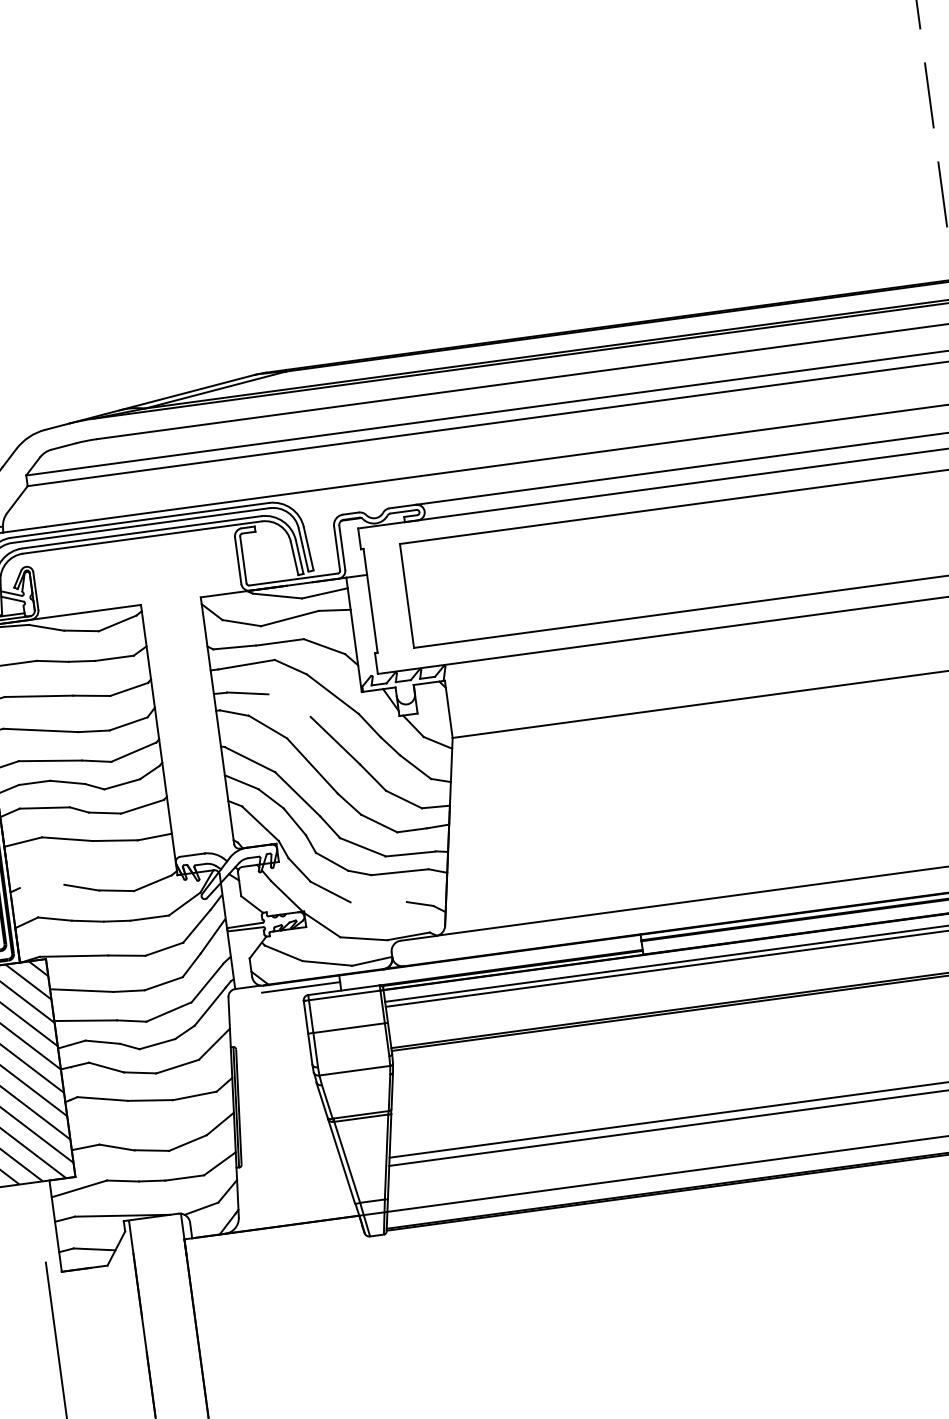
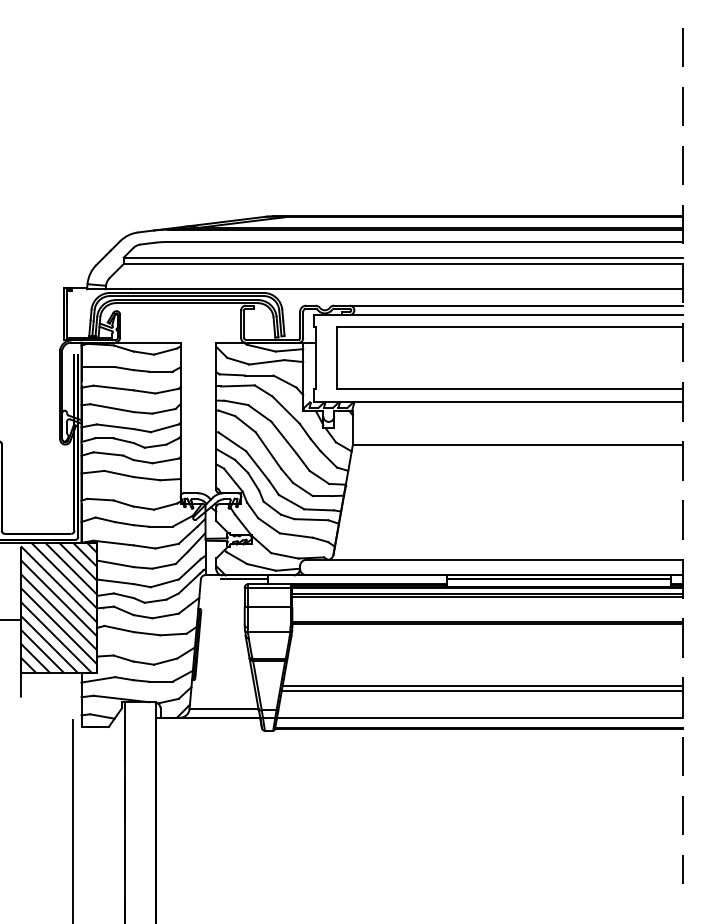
line: (289, 705) -> (259, 413), added
line: (42, 886) -> (100, 499), added
line: (378, 902) -> (296, 535), added
line: (295, 1210) -> (223, 709), added

